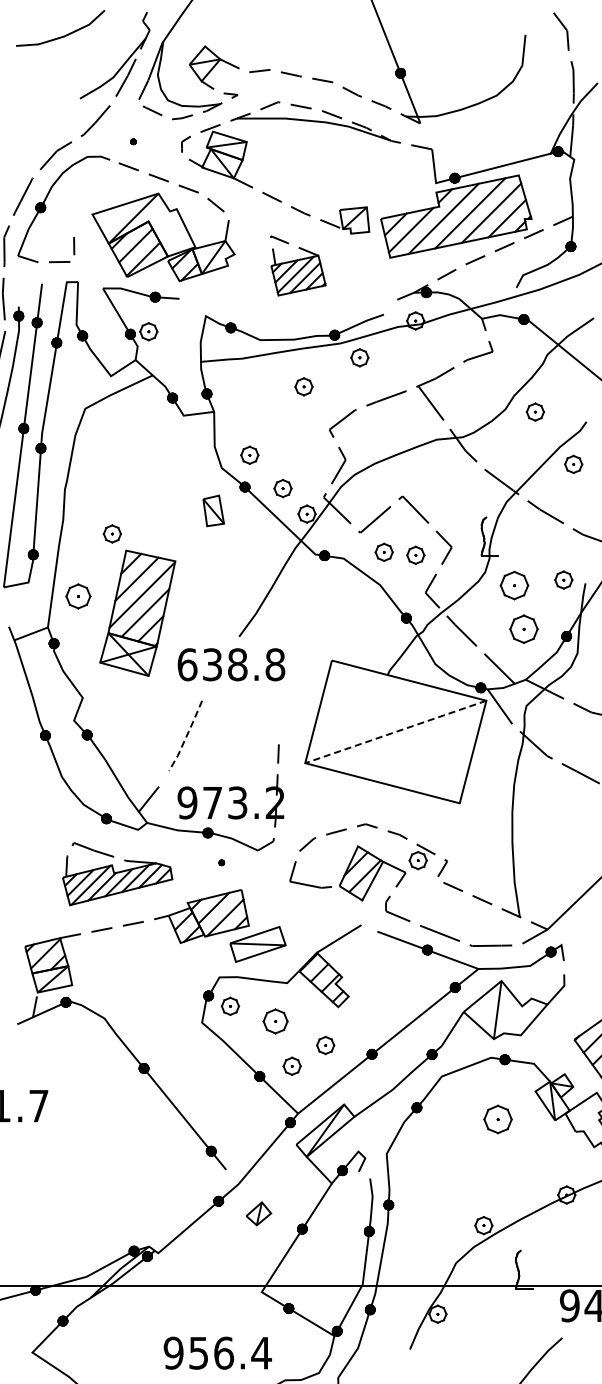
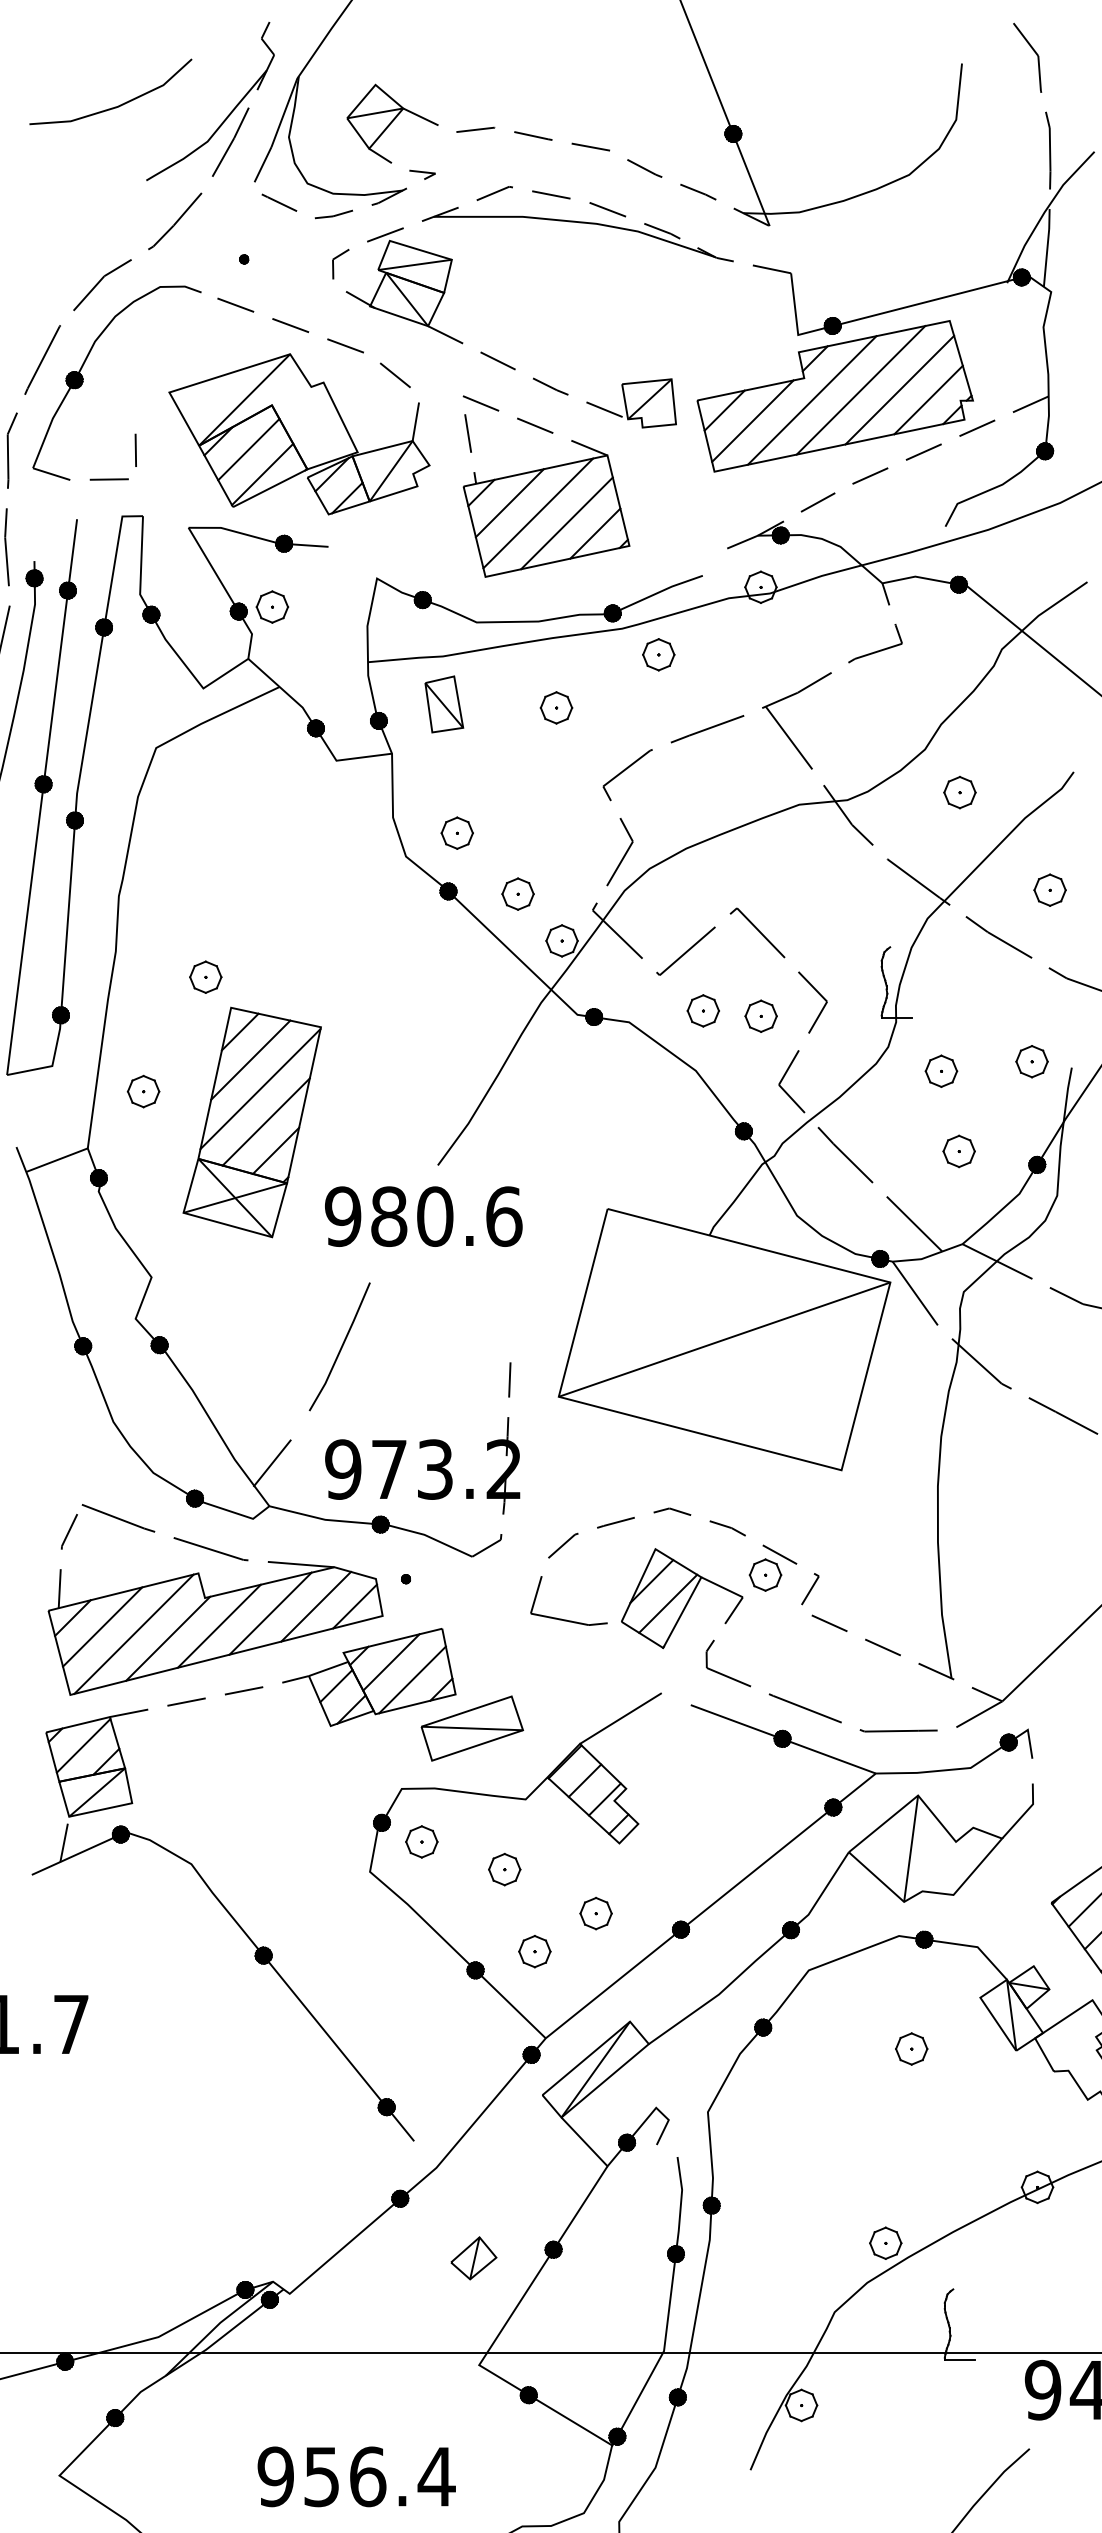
line: (63, 35) -> (116, 105), moved
part: (298, 265) -> (546, 485), size x1.67
part: (534, 411) -> (958, 791), moved
part: (573, 463) -> (1049, 888), moved
part: (213, 510) -> (443, 703), moved
part: (513, 584) -> (939, 1069), size x0.62
part: (78, 596) -> (143, 1091), size x0.71
part: (523, 628) -> (958, 1150), size x0.62
text: (231, 664) -> (423, 1216), 638.8 -> 980.6
line: (395, 731) -> (723, 1338), dashed -> solid
line: (186, 737) -> (341, 1349), dashed -> solid
part: (117, 873) -> (215, 1598), size x1.67
part: (275, 1021) -> (504, 1869), size x0.71
part: (497, 1119) -> (910, 2049), size x0.62
part: (259, 1213) -> (475, 2257), moved
text: (217, 1352) -> (356, 2475), moved

